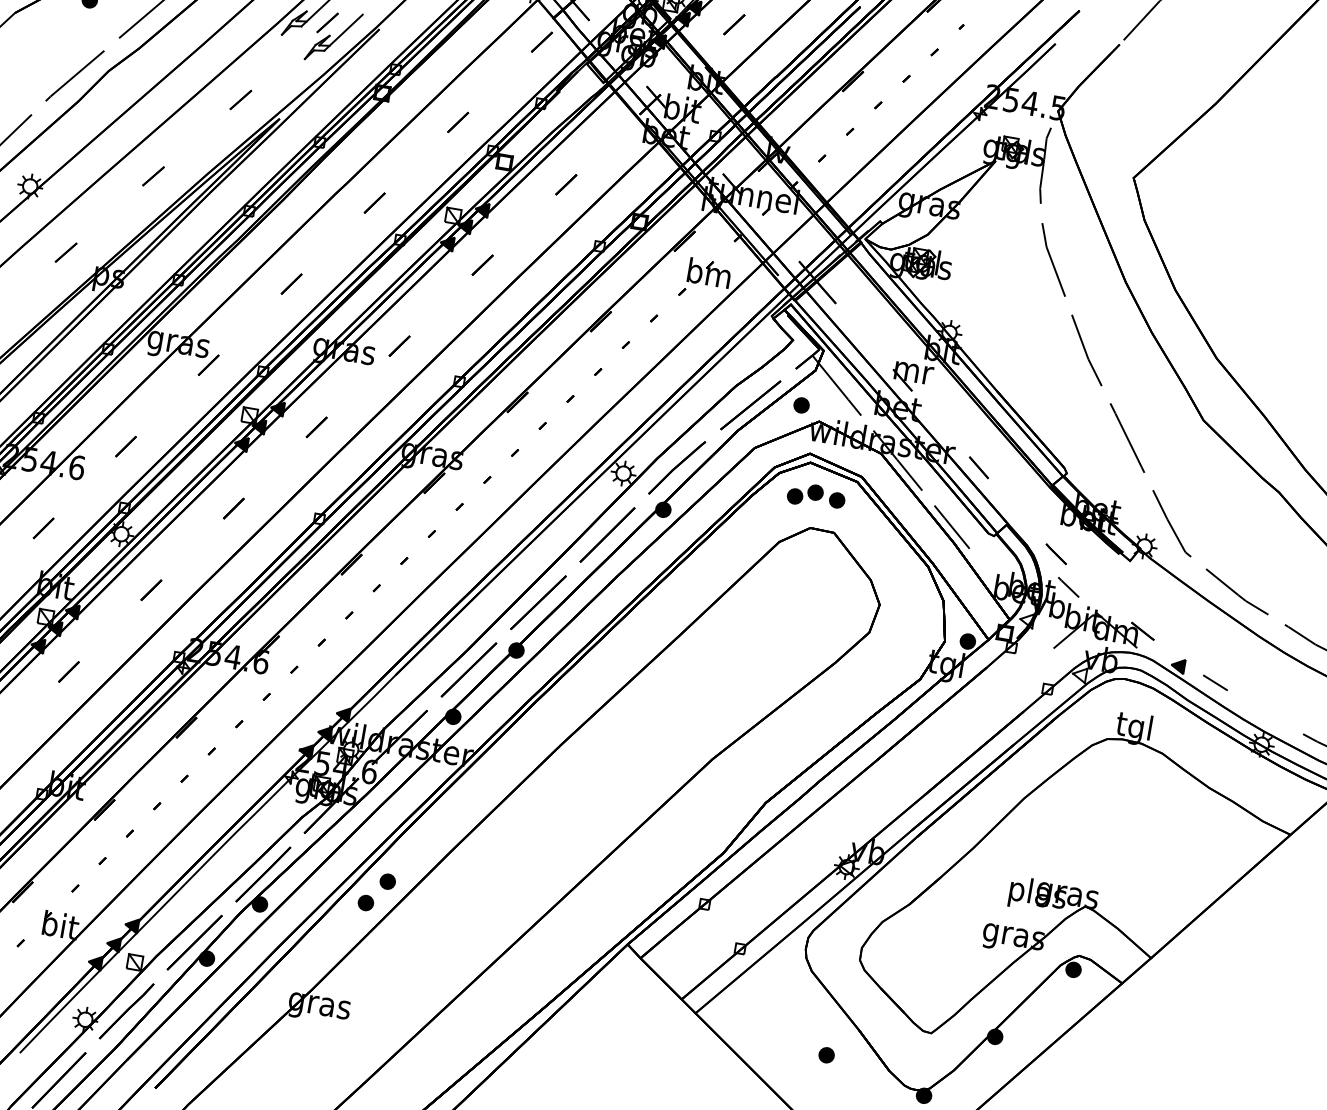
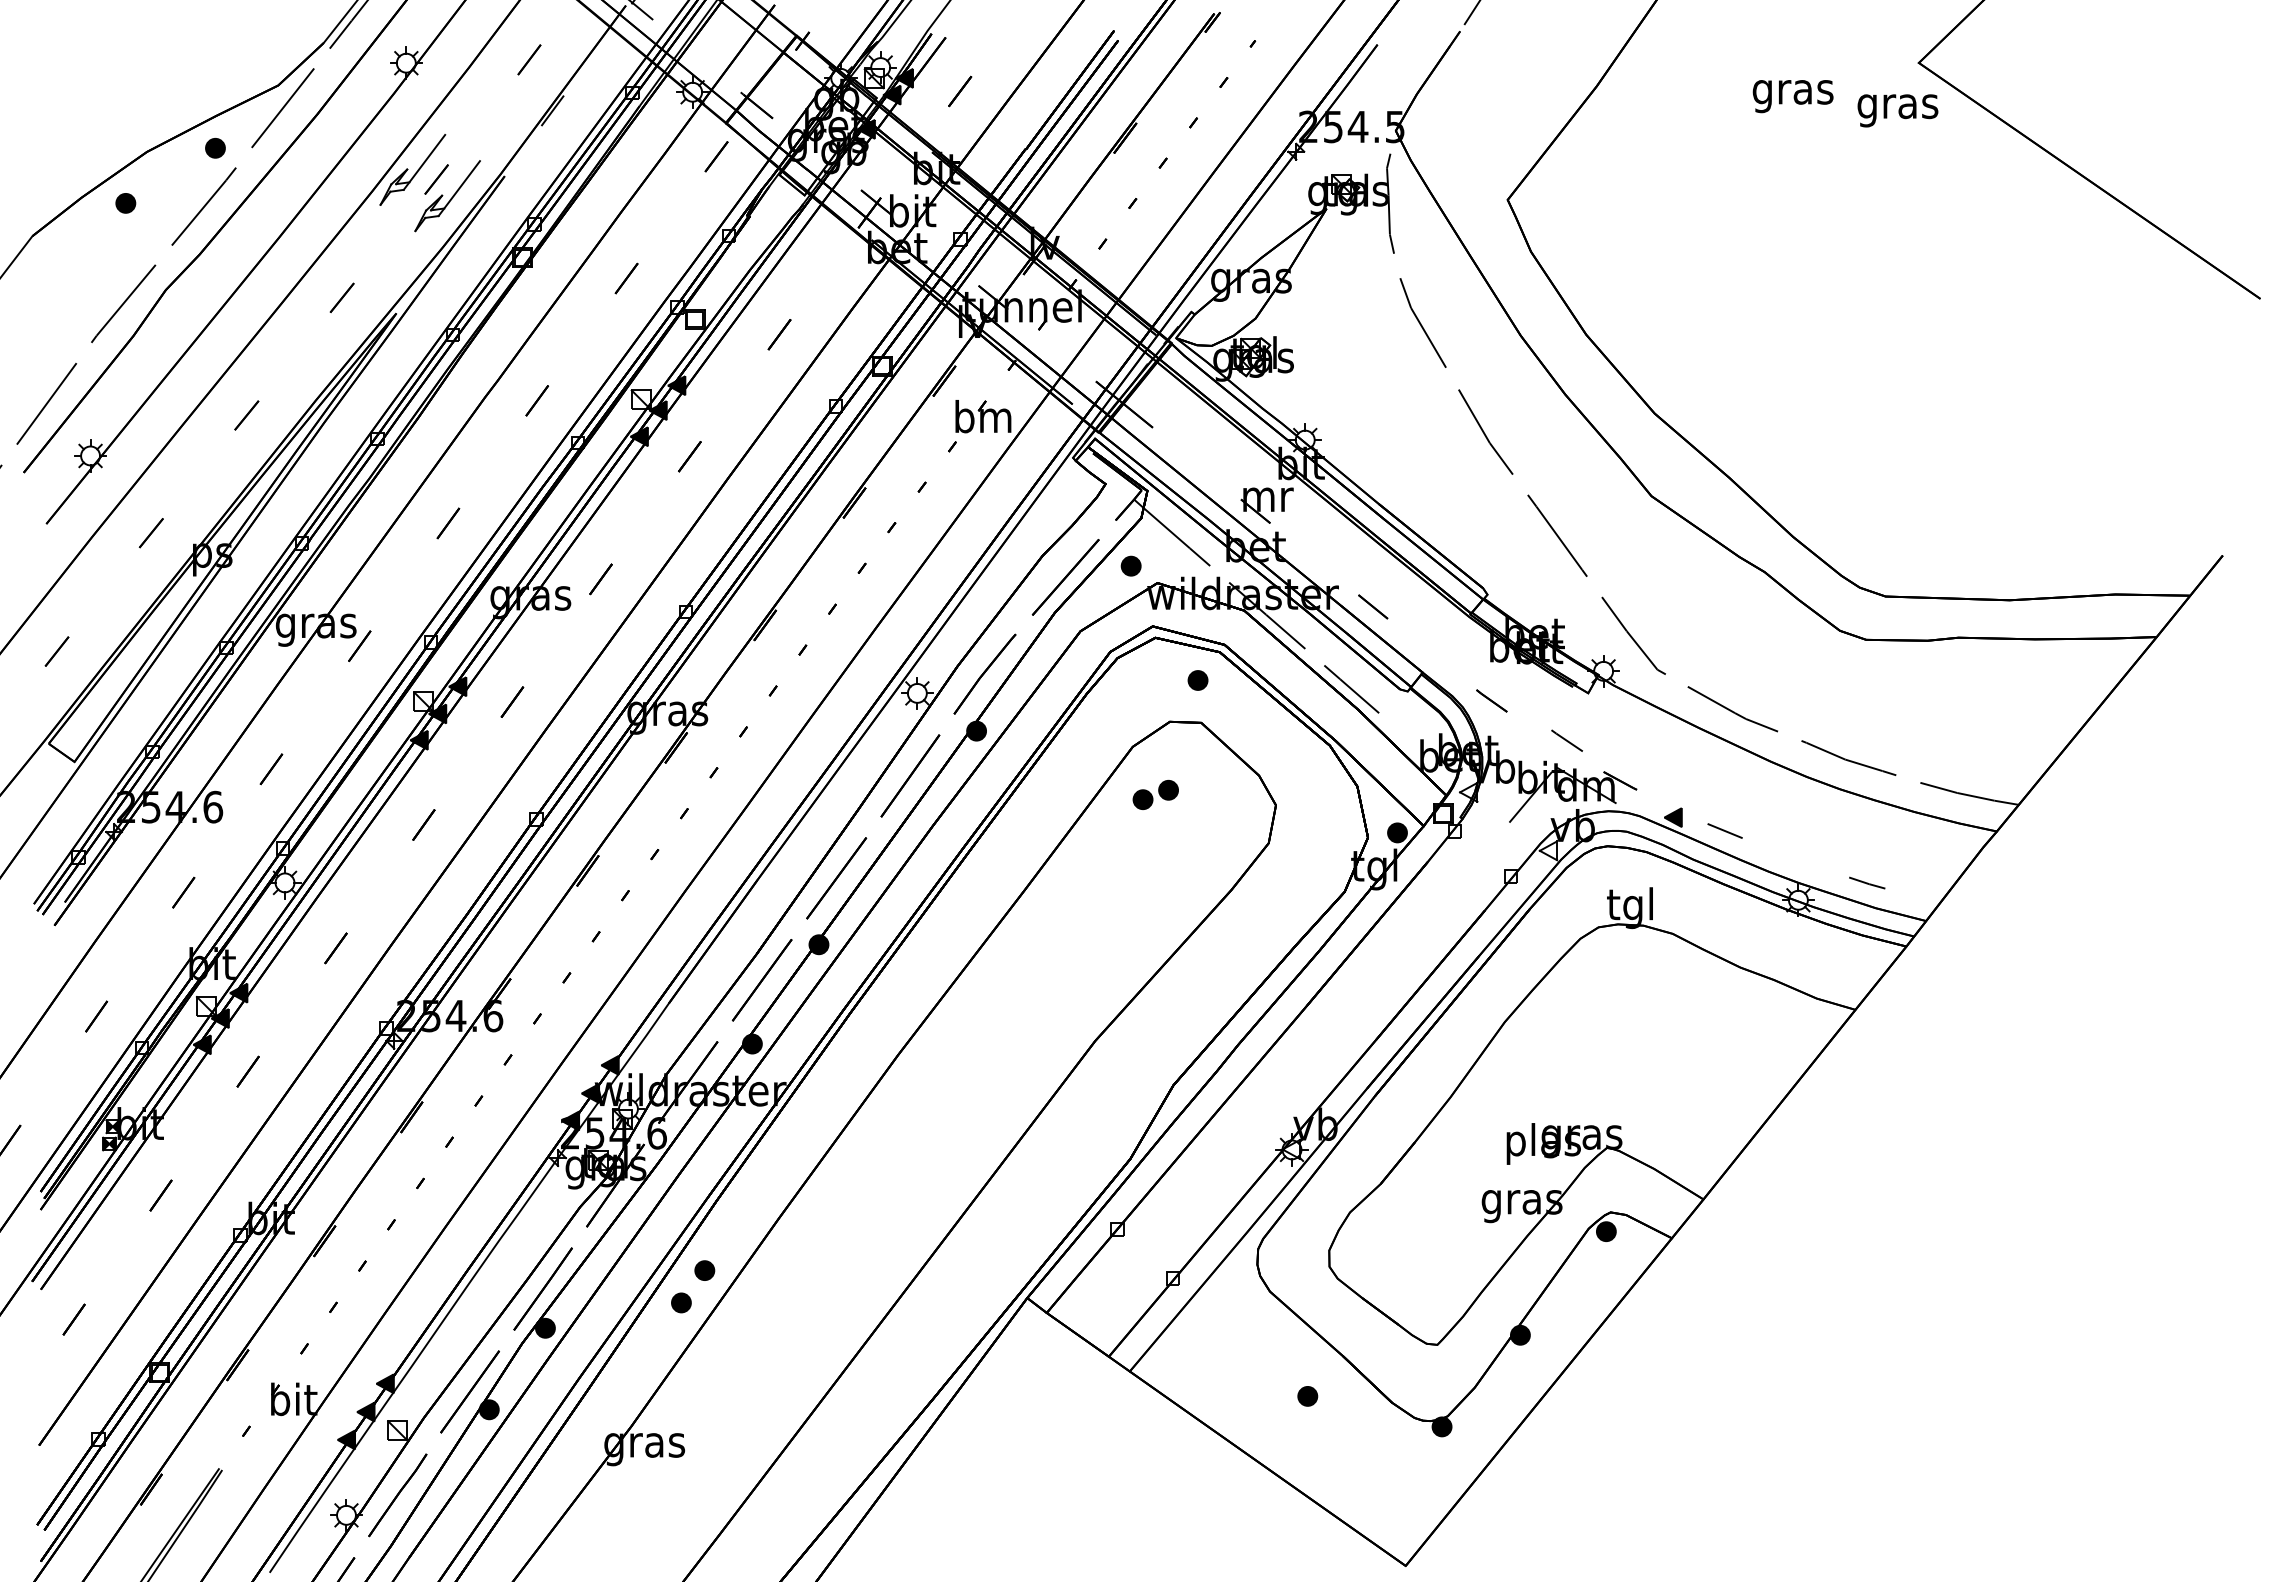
part: (805, 494) -> (1155, 794), moved
line: (1068, 587) -> (1566, 740), moved

